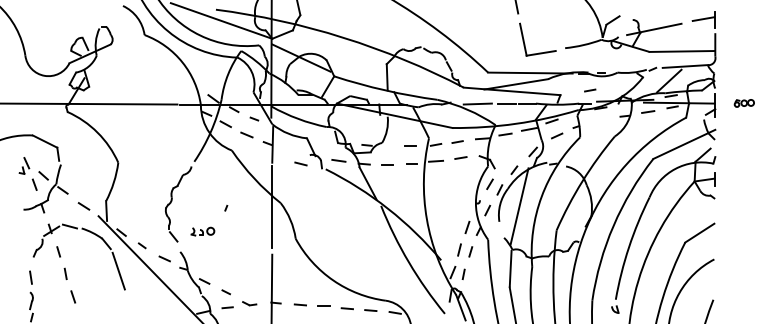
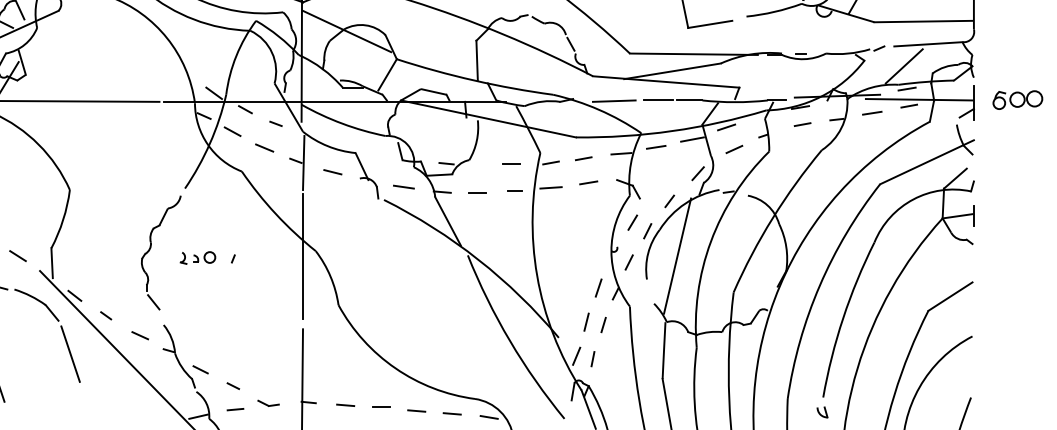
line: (590, 90) -> (803, 124), moved
part: (744, 103) -> (1018, 100), size x1.67
line: (300, 163) -> (332, 171), moved
part: (202, 231) -> (197, 257), moved

